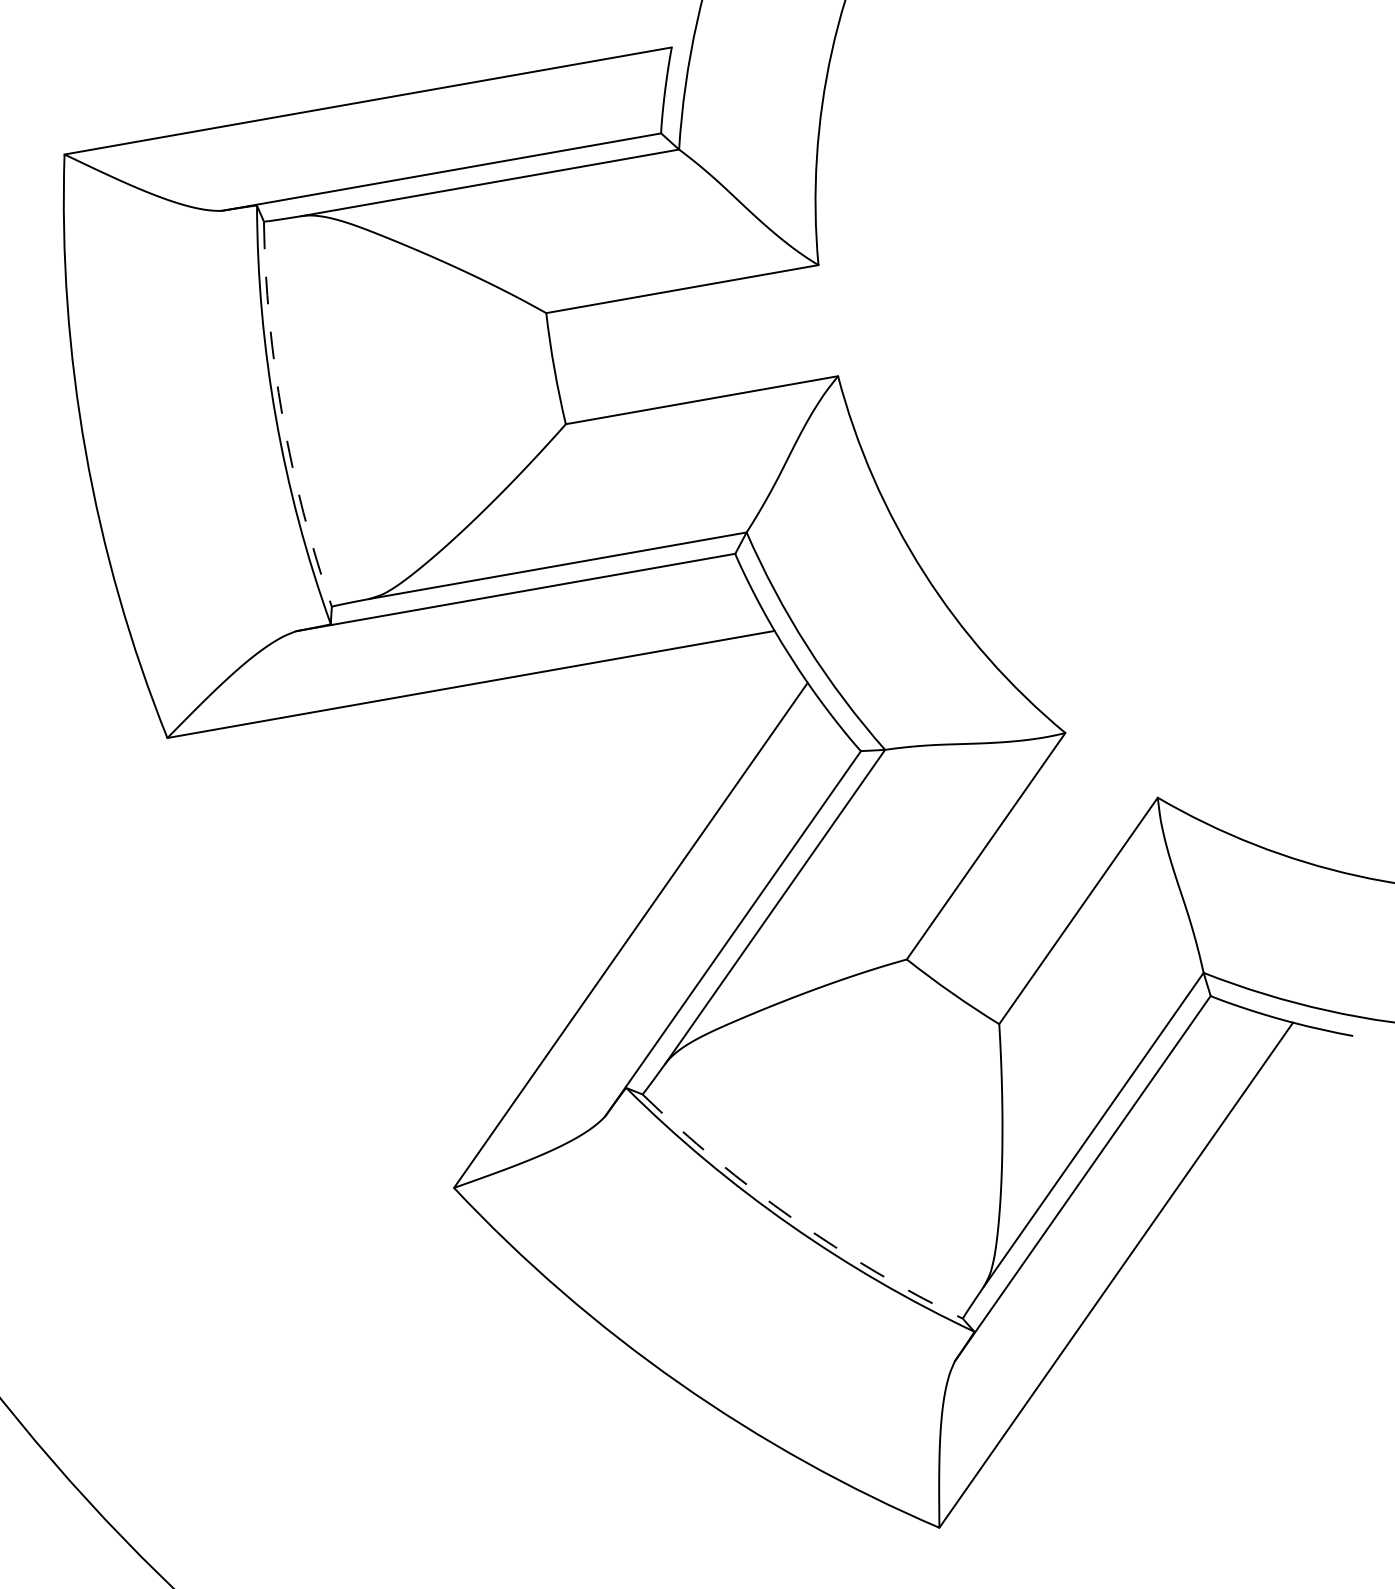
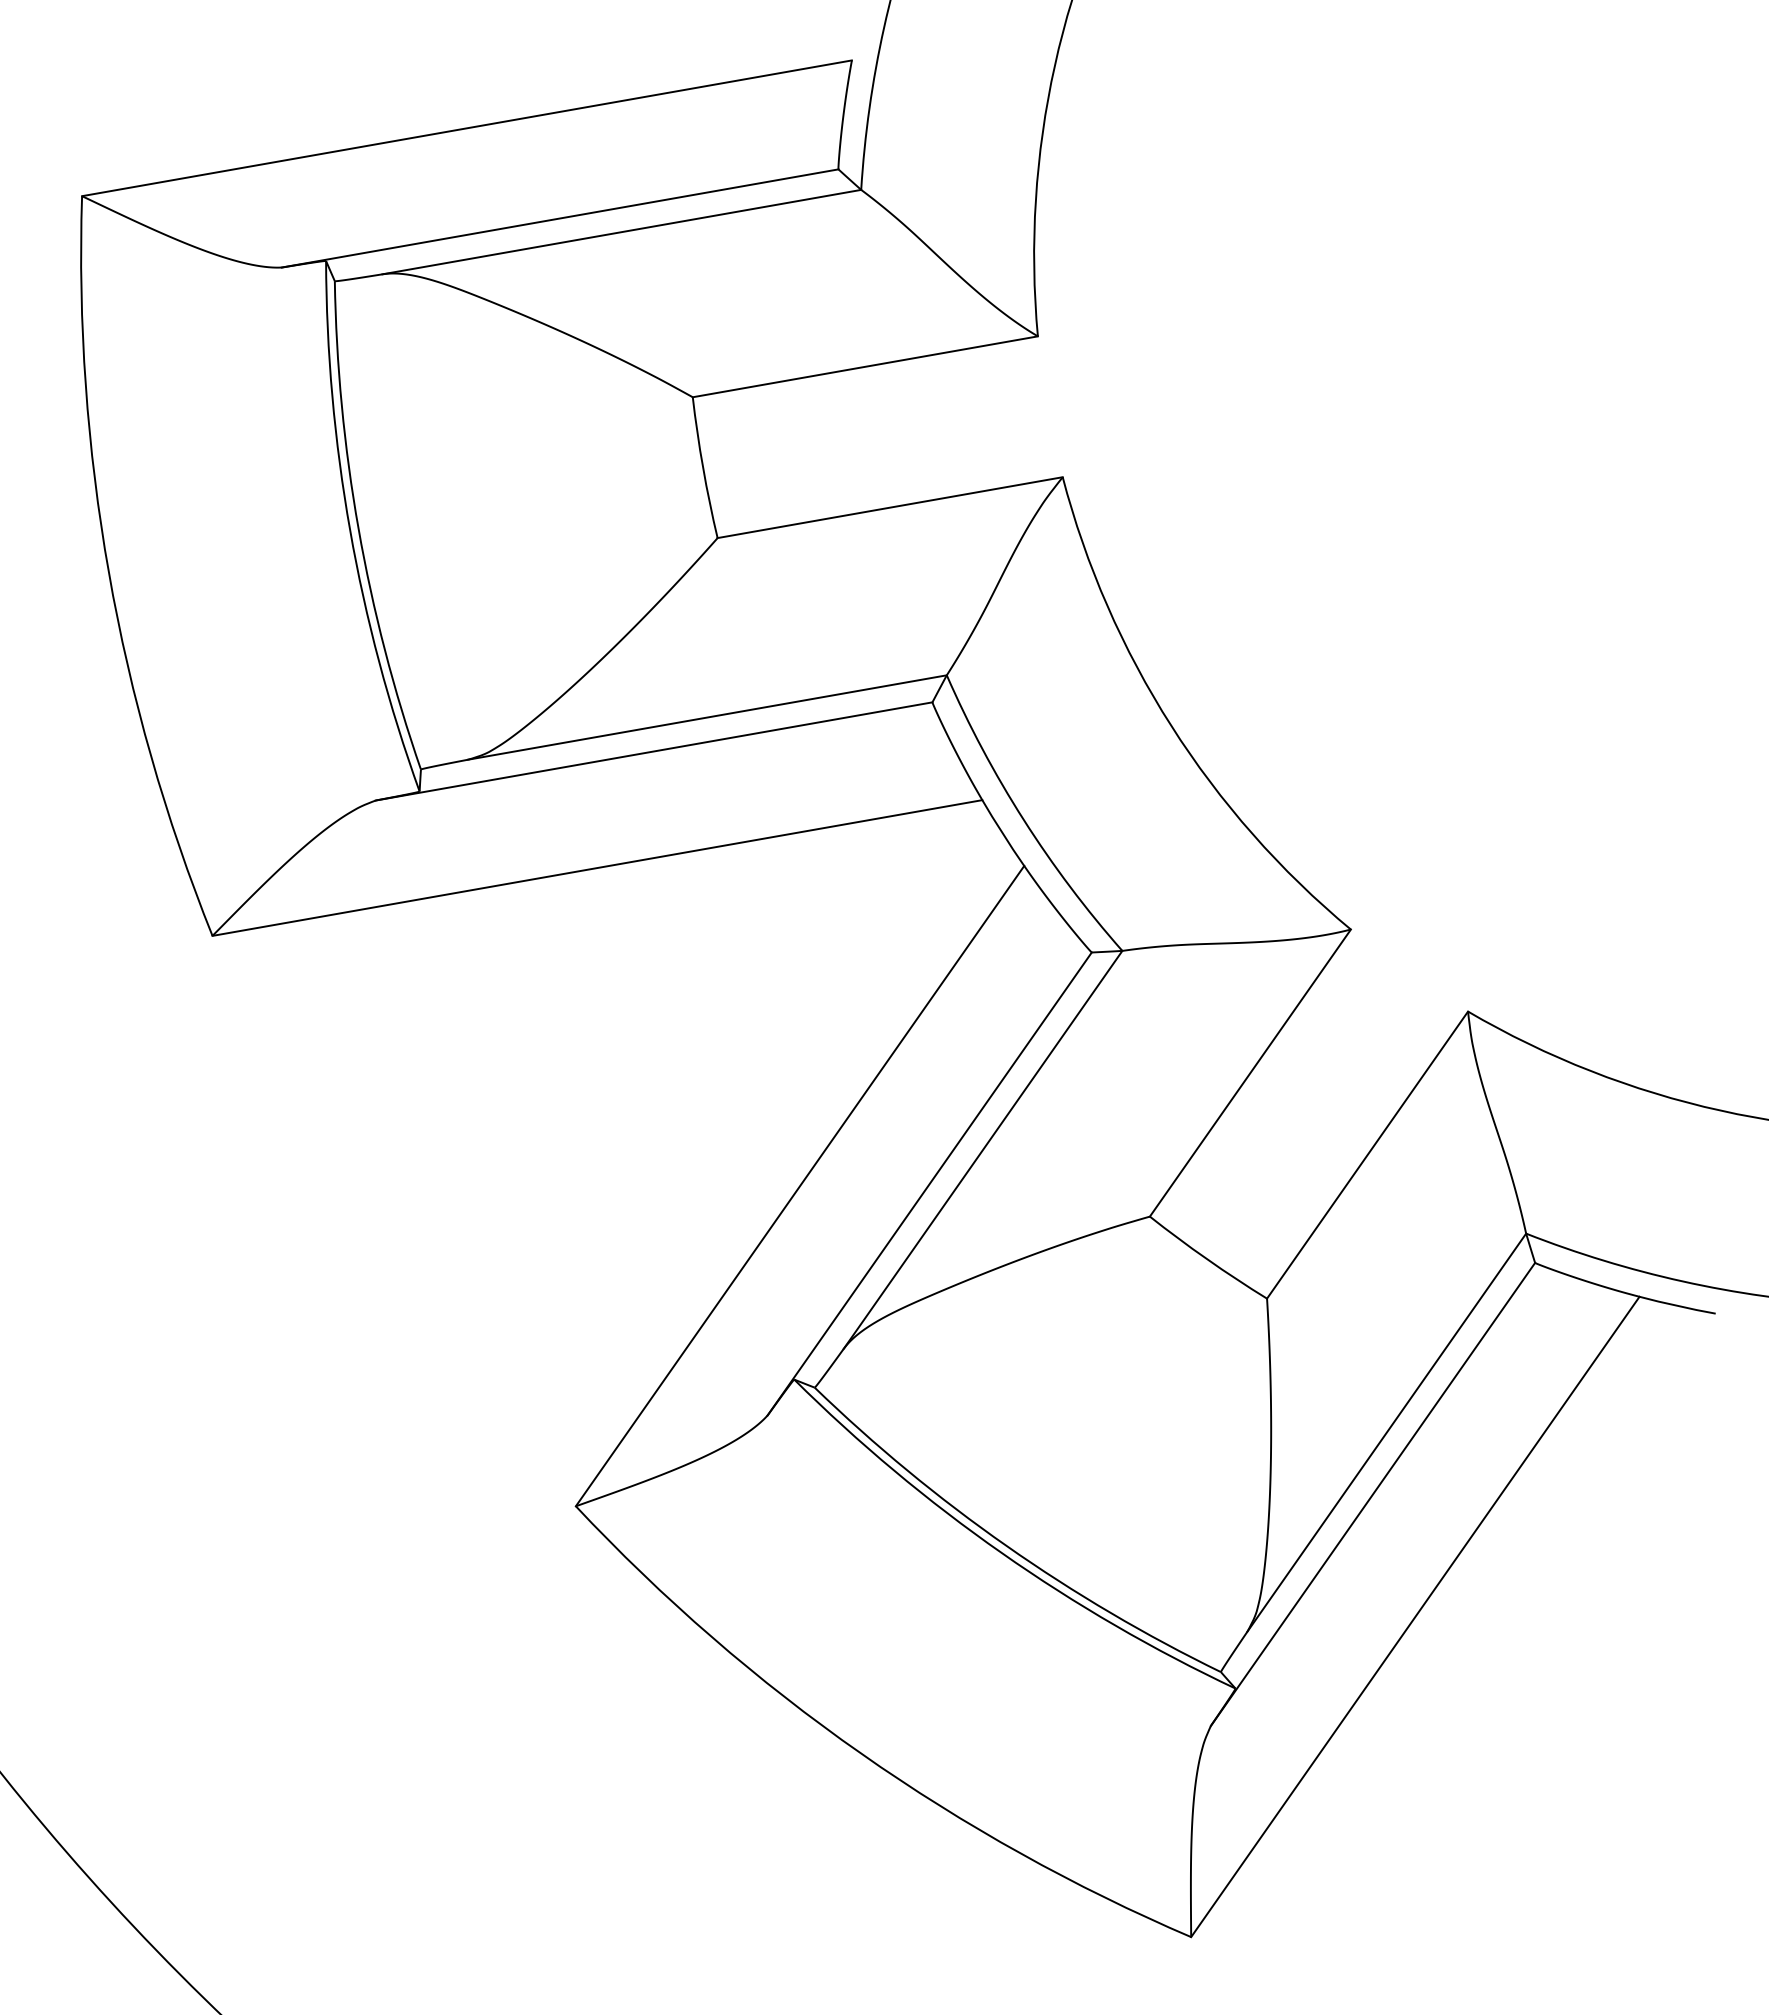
arc: (282, 416) -> (358, 528), dashed -> solid
arc: (793, 1218) -> (1006, 1545), dashed -> solid

